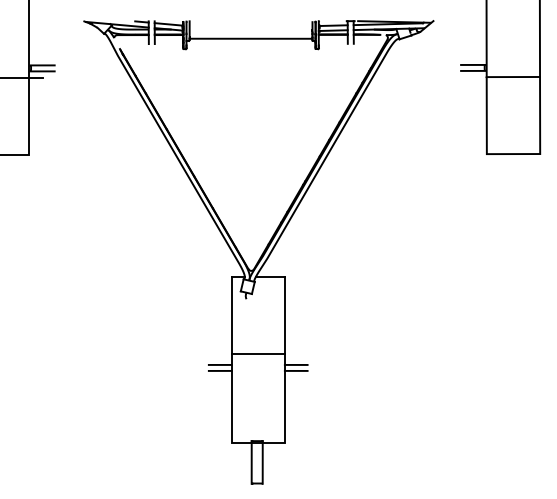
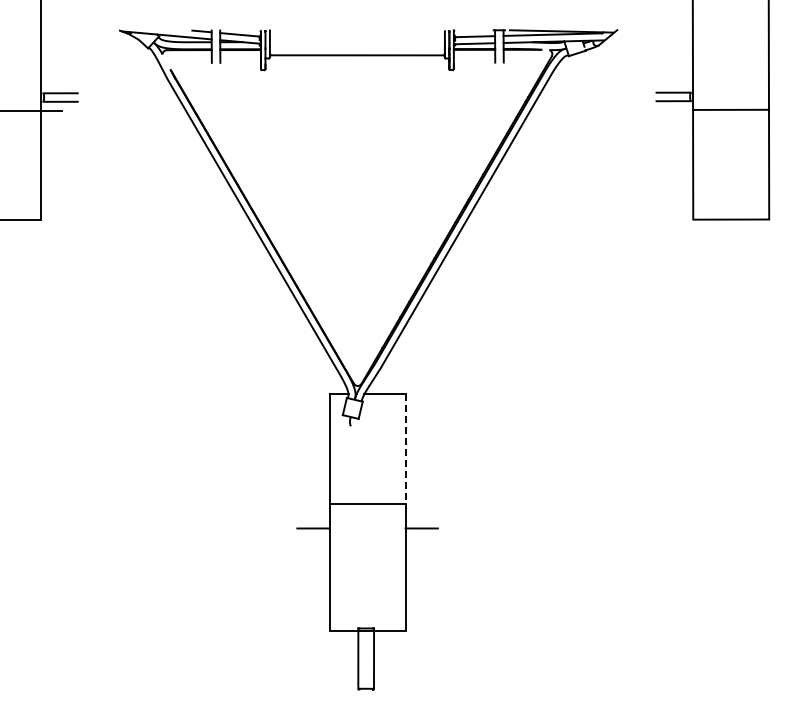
line: (284, 315) -> (405, 449), solid -> dashed
line: (220, 364) -> (313, 519), removed
line: (296, 364) -> (421, 519), removed

